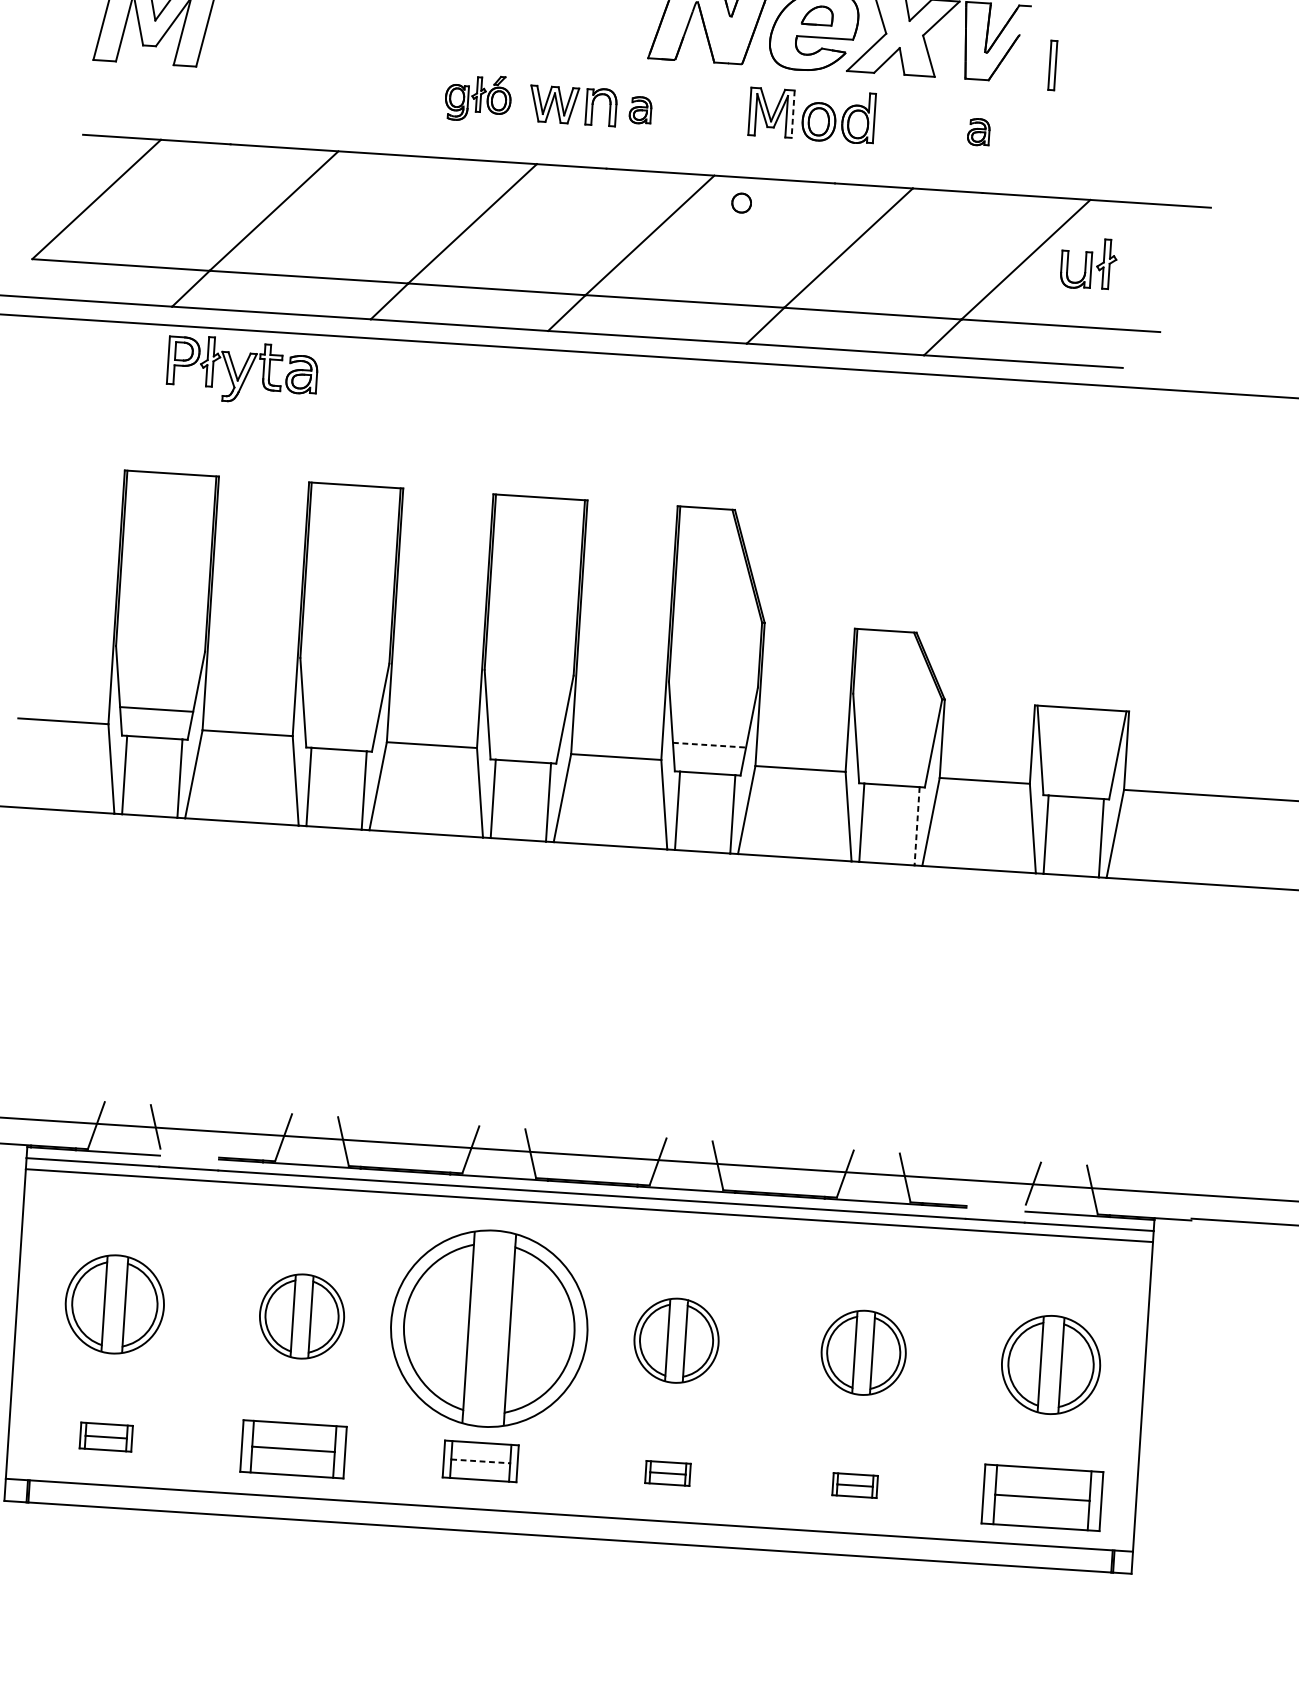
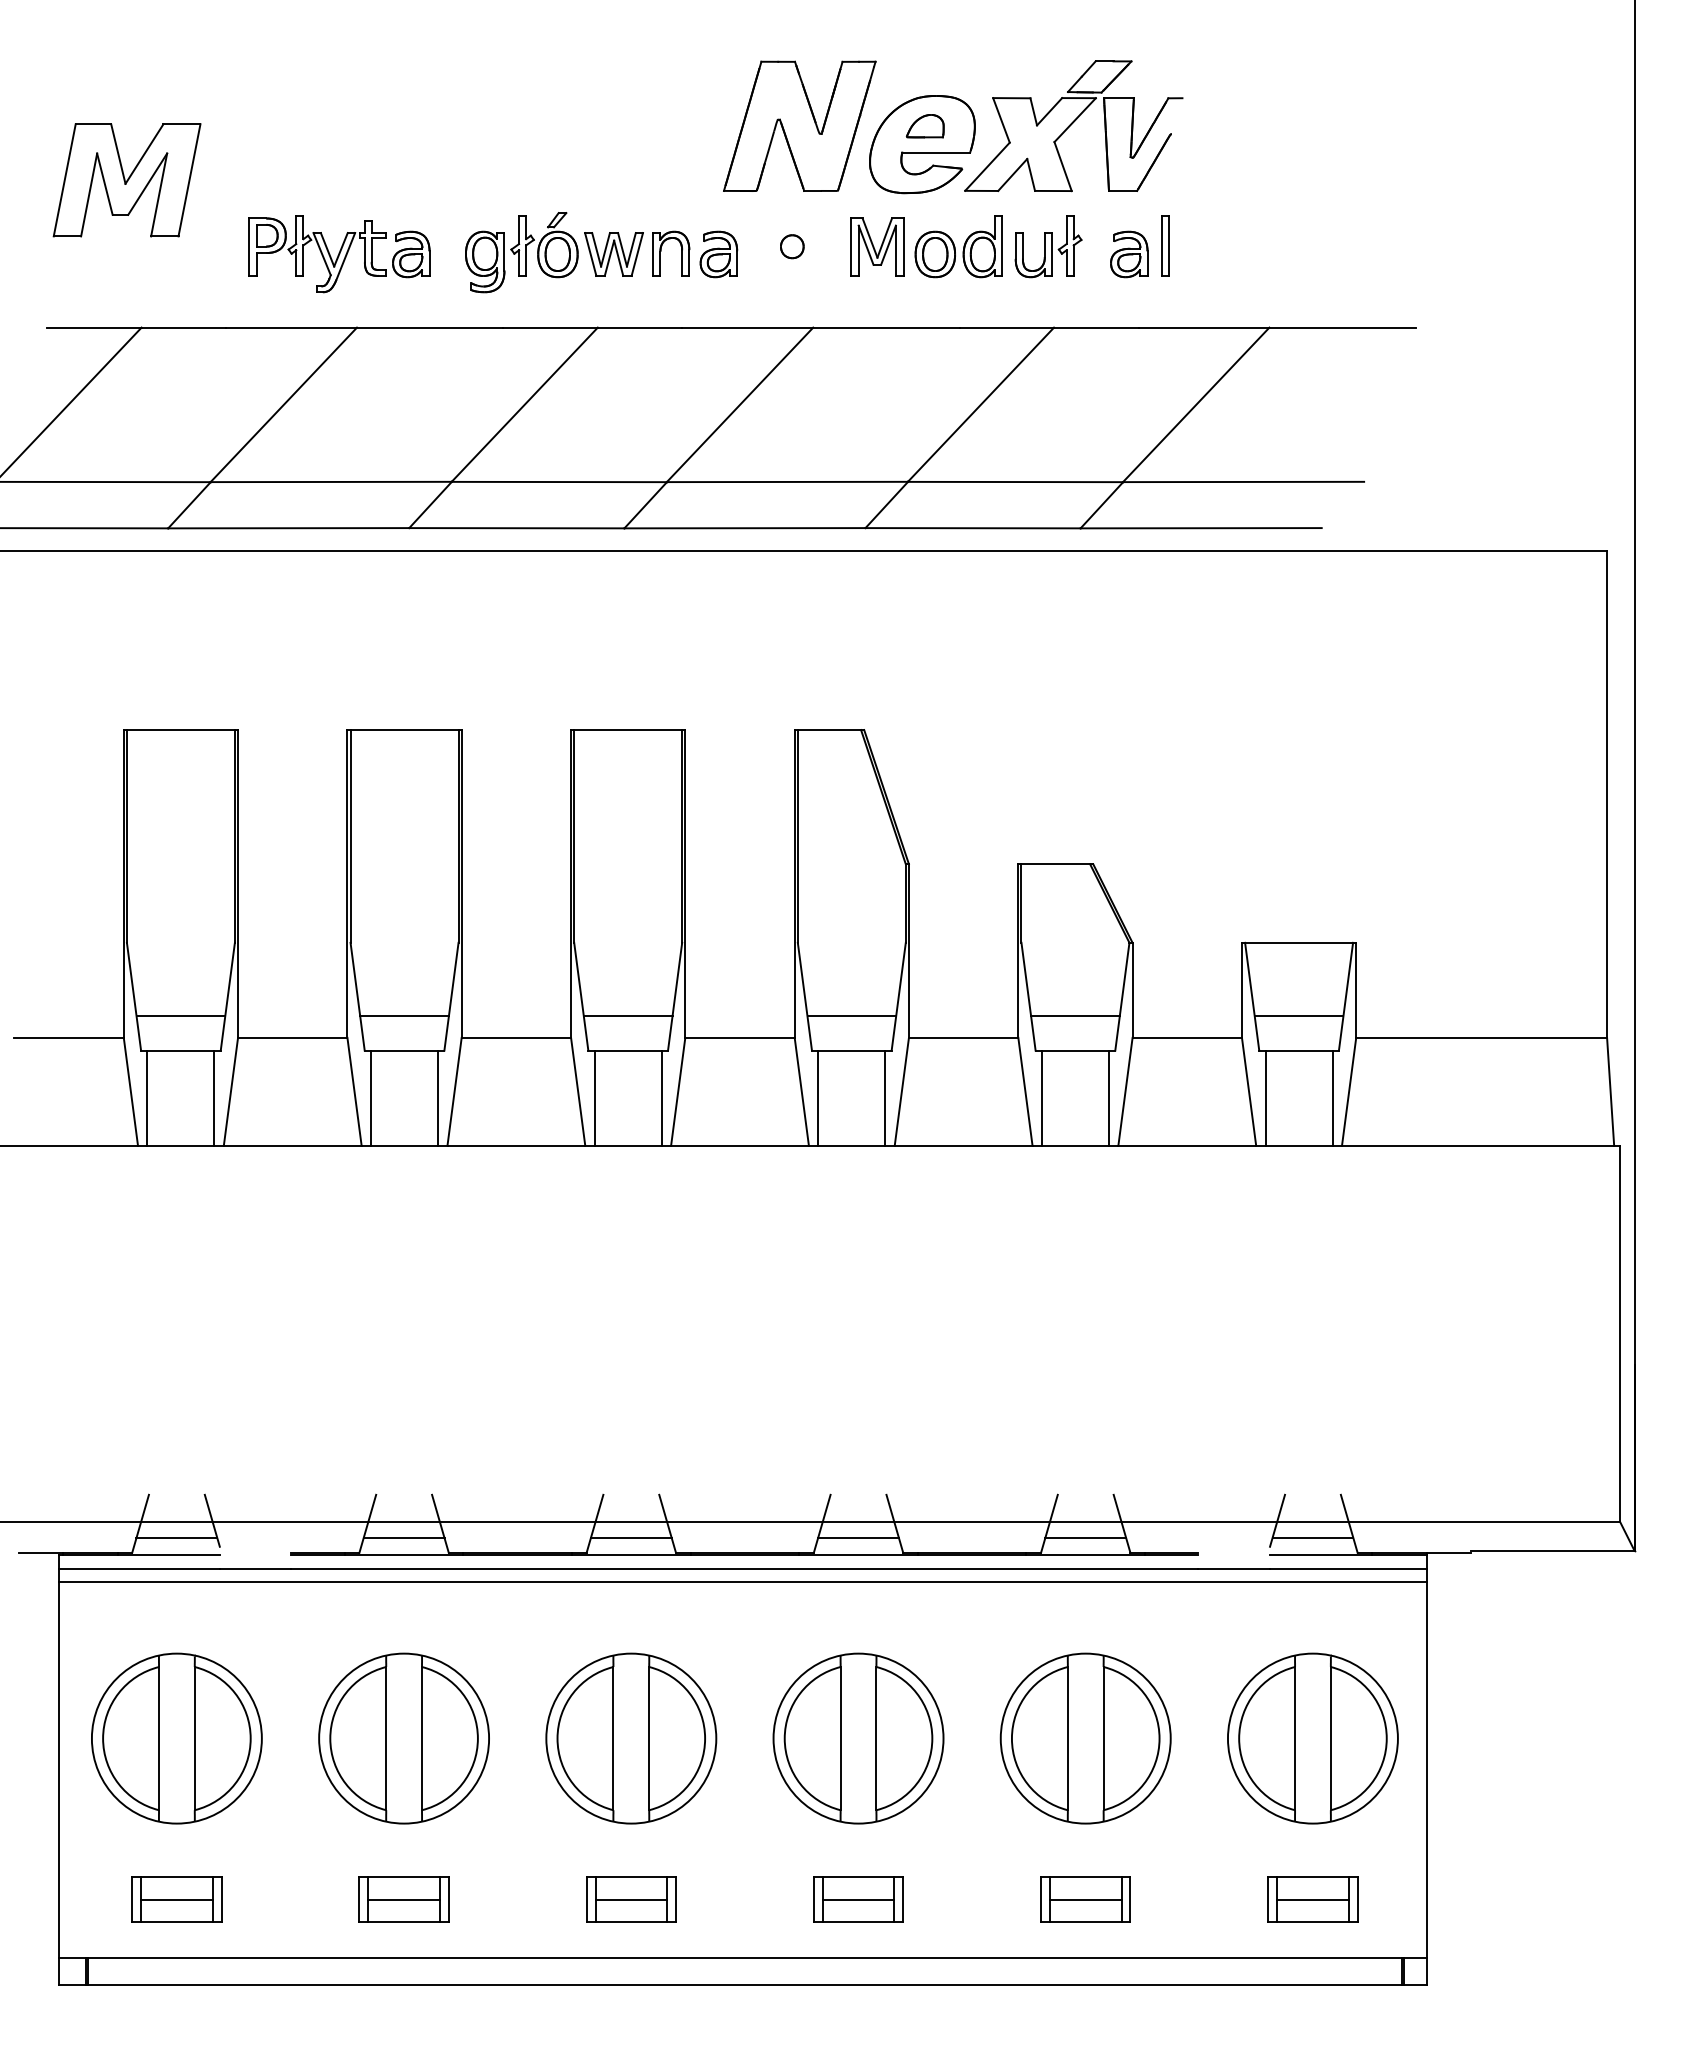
part: (1052, 65) -> (1165, 245), moved
part: (478, 98) -> (521, 252), size x1.43
part: (640, 110) -> (718, 254), size x1.43
line: (793, 114) -> (903, 247), dashed -> solid
part: (978, 132) -> (1129, 254), size x1.43
part: (741, 202) -> (792, 246), moved
part: (1088, 263) -> (1048, 246), moved
part: (242, 370) -> (339, 254), moved
line: (340, 721) -> (404, 1016), added
line: (524, 733) -> (627, 1016), added
line: (710, 745) -> (852, 1016), dashed -> solid
line: (893, 757) -> (1075, 1016), added
line: (1077, 769) -> (1298, 1016), added
line: (917, 826) -> (1109, 1098), dashed -> solid
line: (125, 1139) -> (176, 1538), added
line: (312, 1151) -> (403, 1538), added
line: (499, 1163) -> (630, 1538), added
line: (687, 1175) -> (858, 1538), added
line: (874, 1187) -> (1085, 1538), added
line: (1061, 1200) -> (1312, 1538), added
part: (114, 1304) -> (176, 1738), size x1.43
part: (301, 1316) -> (403, 1738), size x1.67
part: (489, 1328) -> (631, 1738), size x0.71
part: (676, 1340) -> (858, 1738), size x1.67
part: (863, 1352) -> (1085, 1738), size x1.67
part: (1050, 1364) -> (1312, 1738), size x1.43
part: (105, 1437) -> (176, 1899), size x1.43
part: (293, 1449) -> (403, 1899), size x0.71
line: (480, 1461) -> (631, 1899), dashed -> solid
part: (667, 1473) -> (858, 1899), size x1.67
part: (855, 1485) -> (1085, 1899), size x1.67
part: (1042, 1497) -> (1312, 1899), size x0.62

